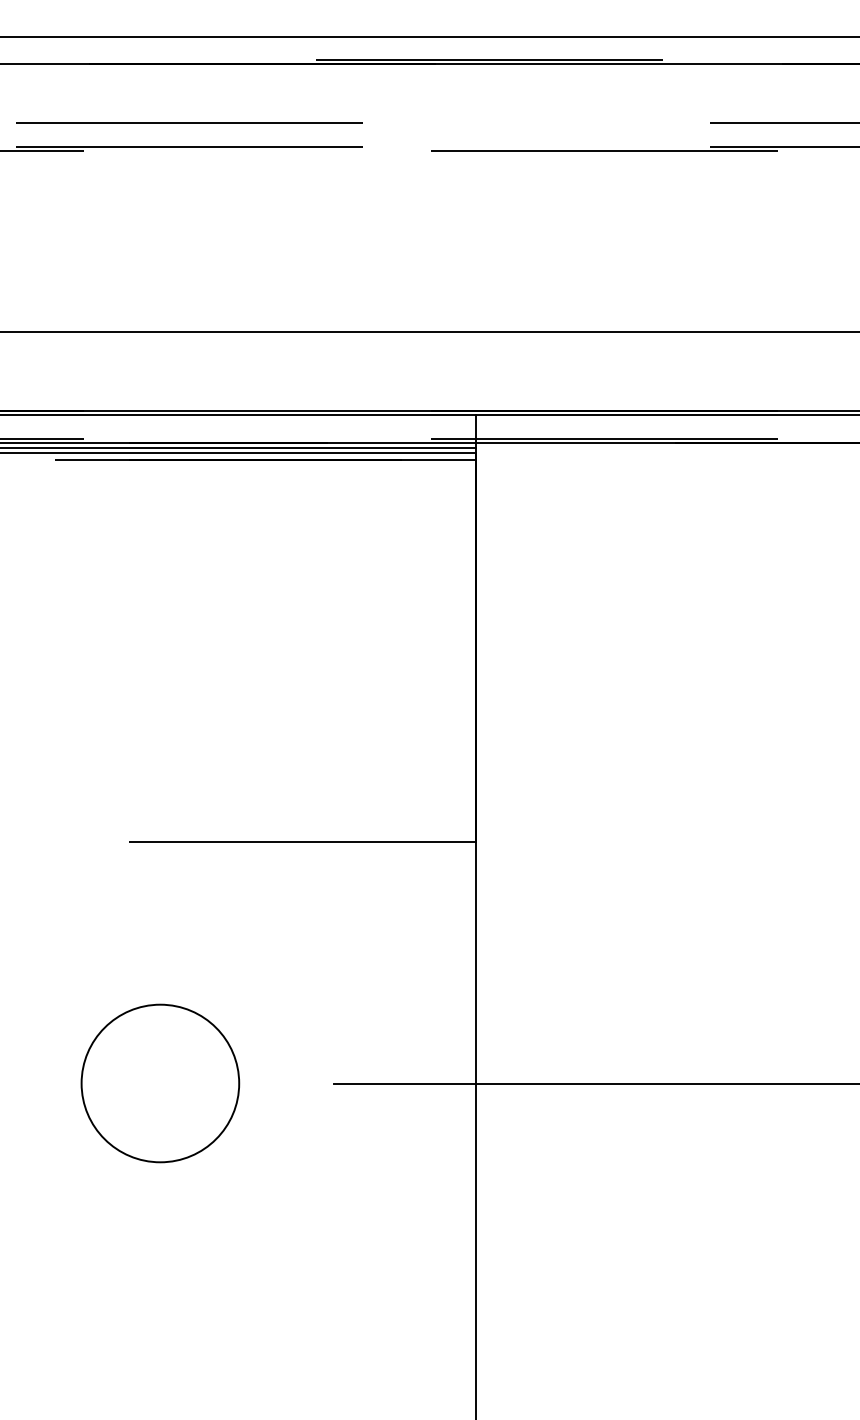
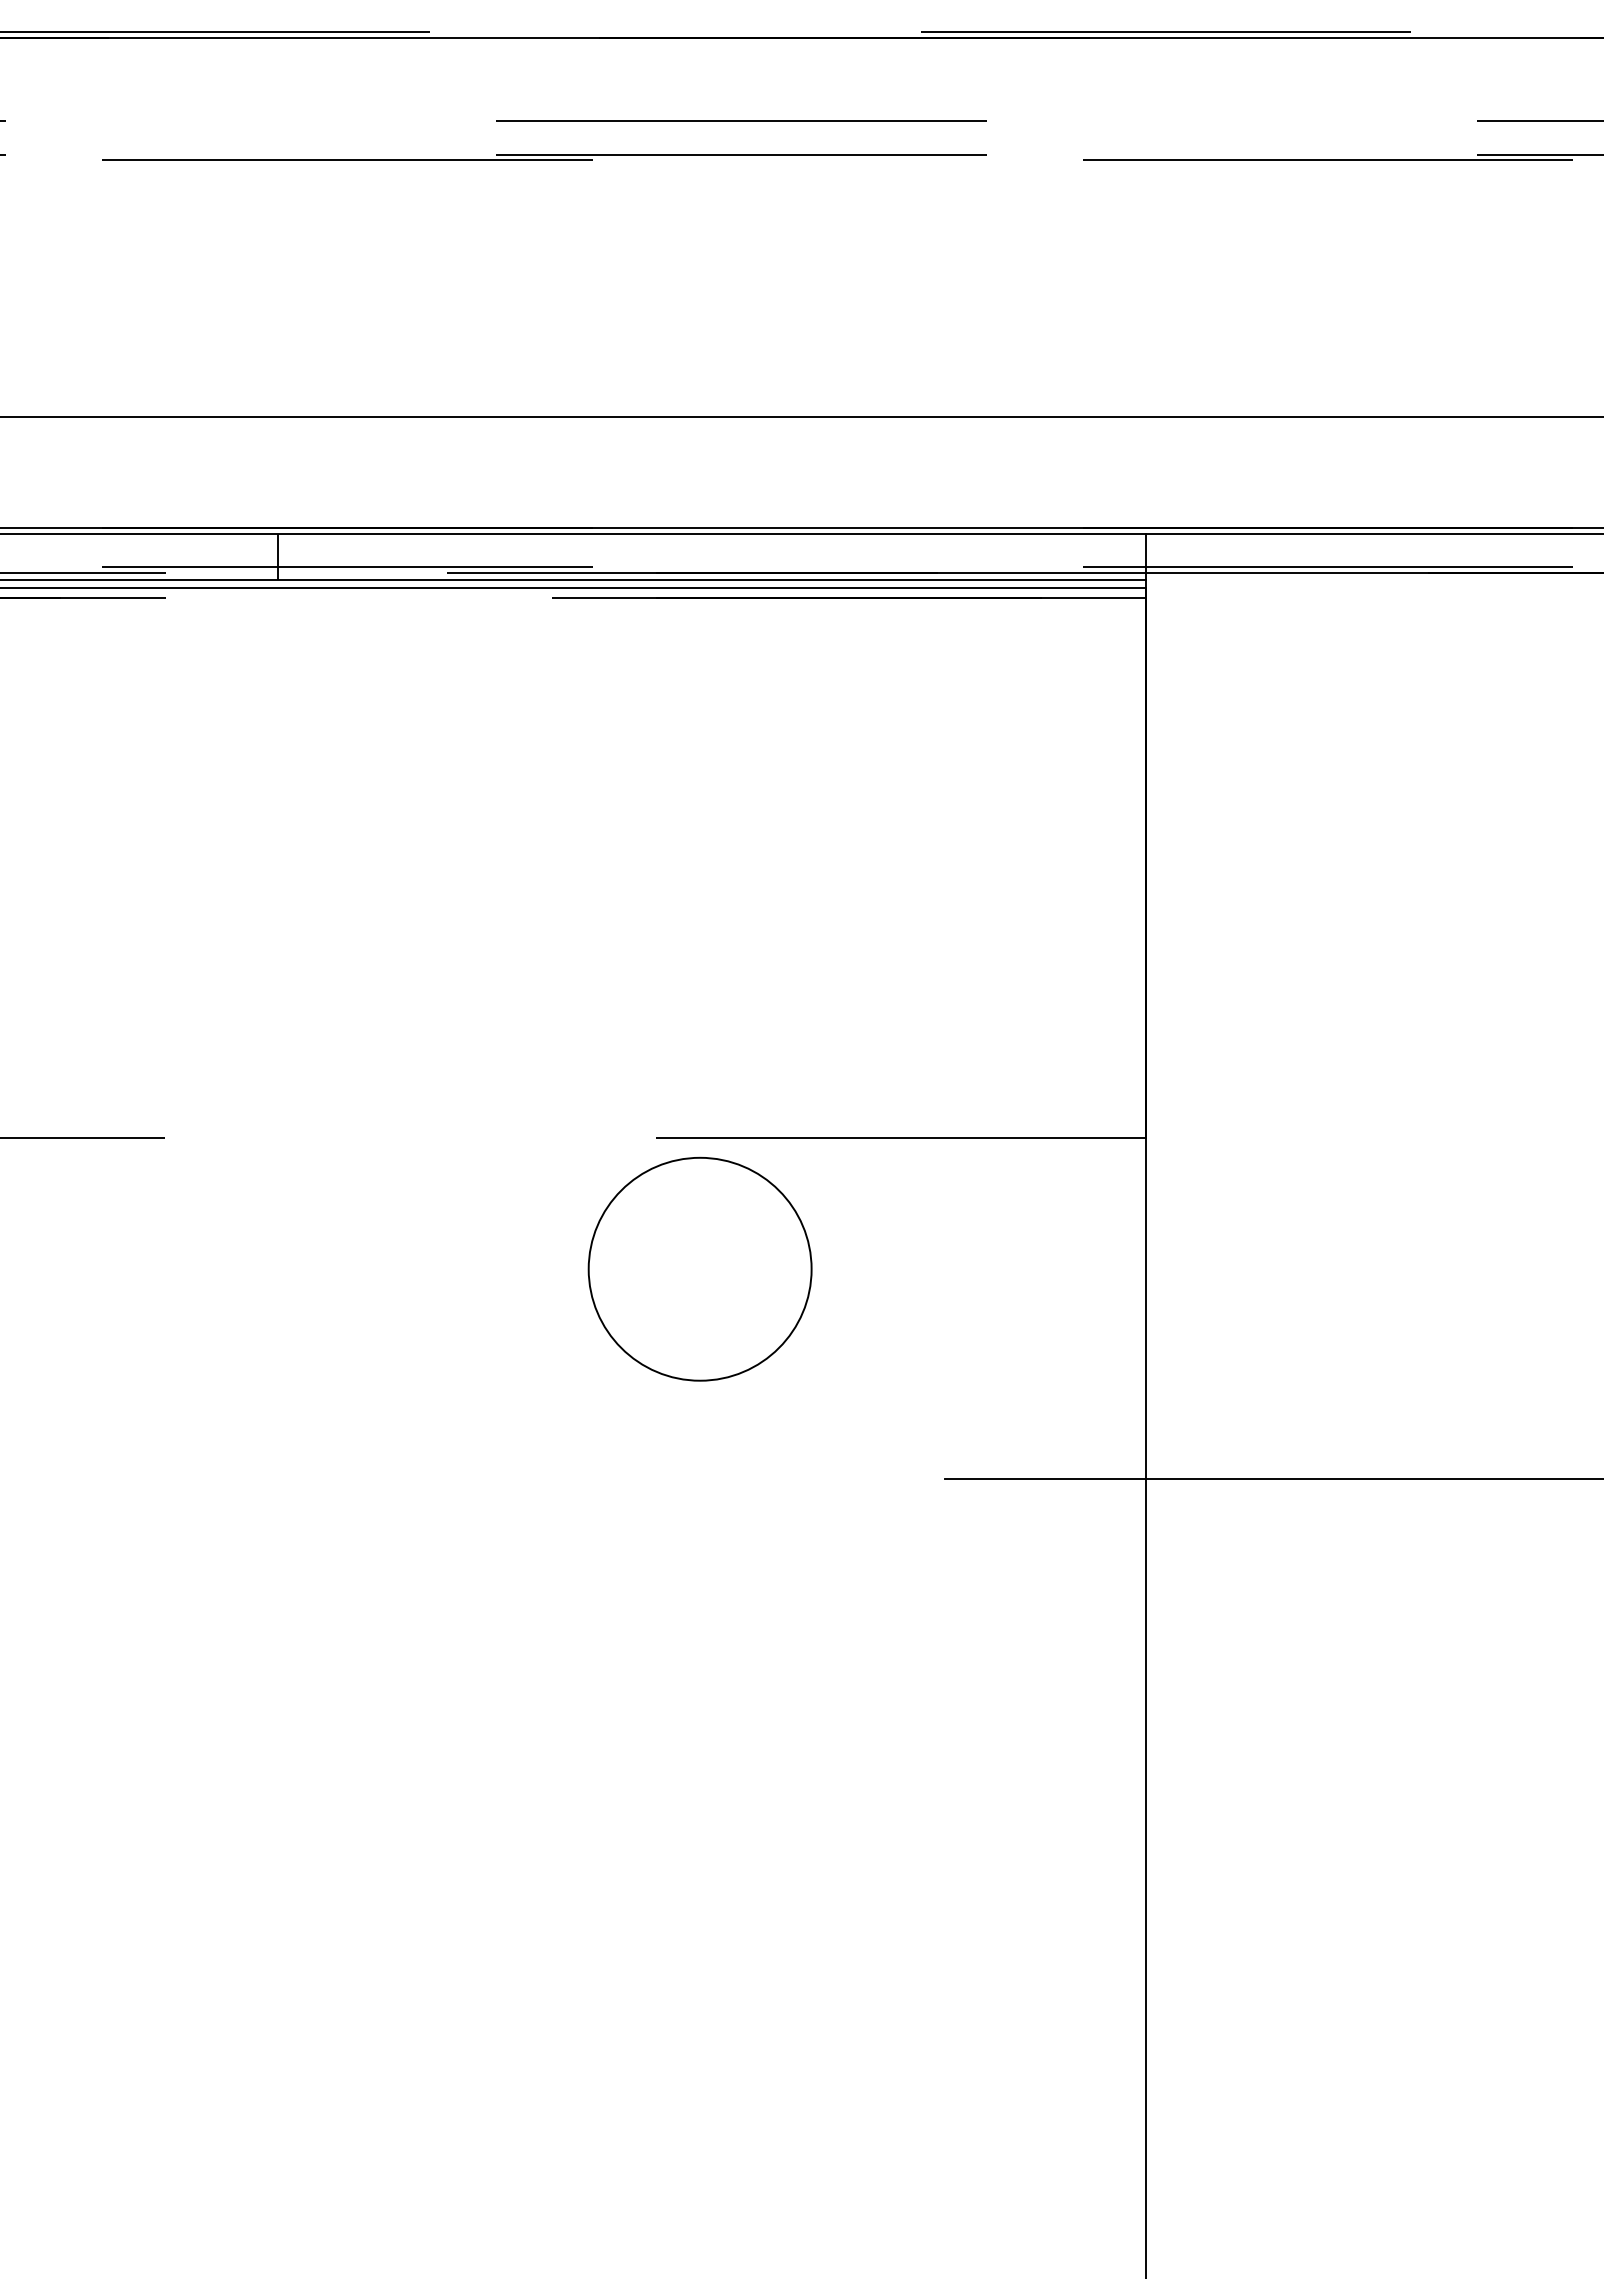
circle: (159, 1082) -> (699, 1268), moved

